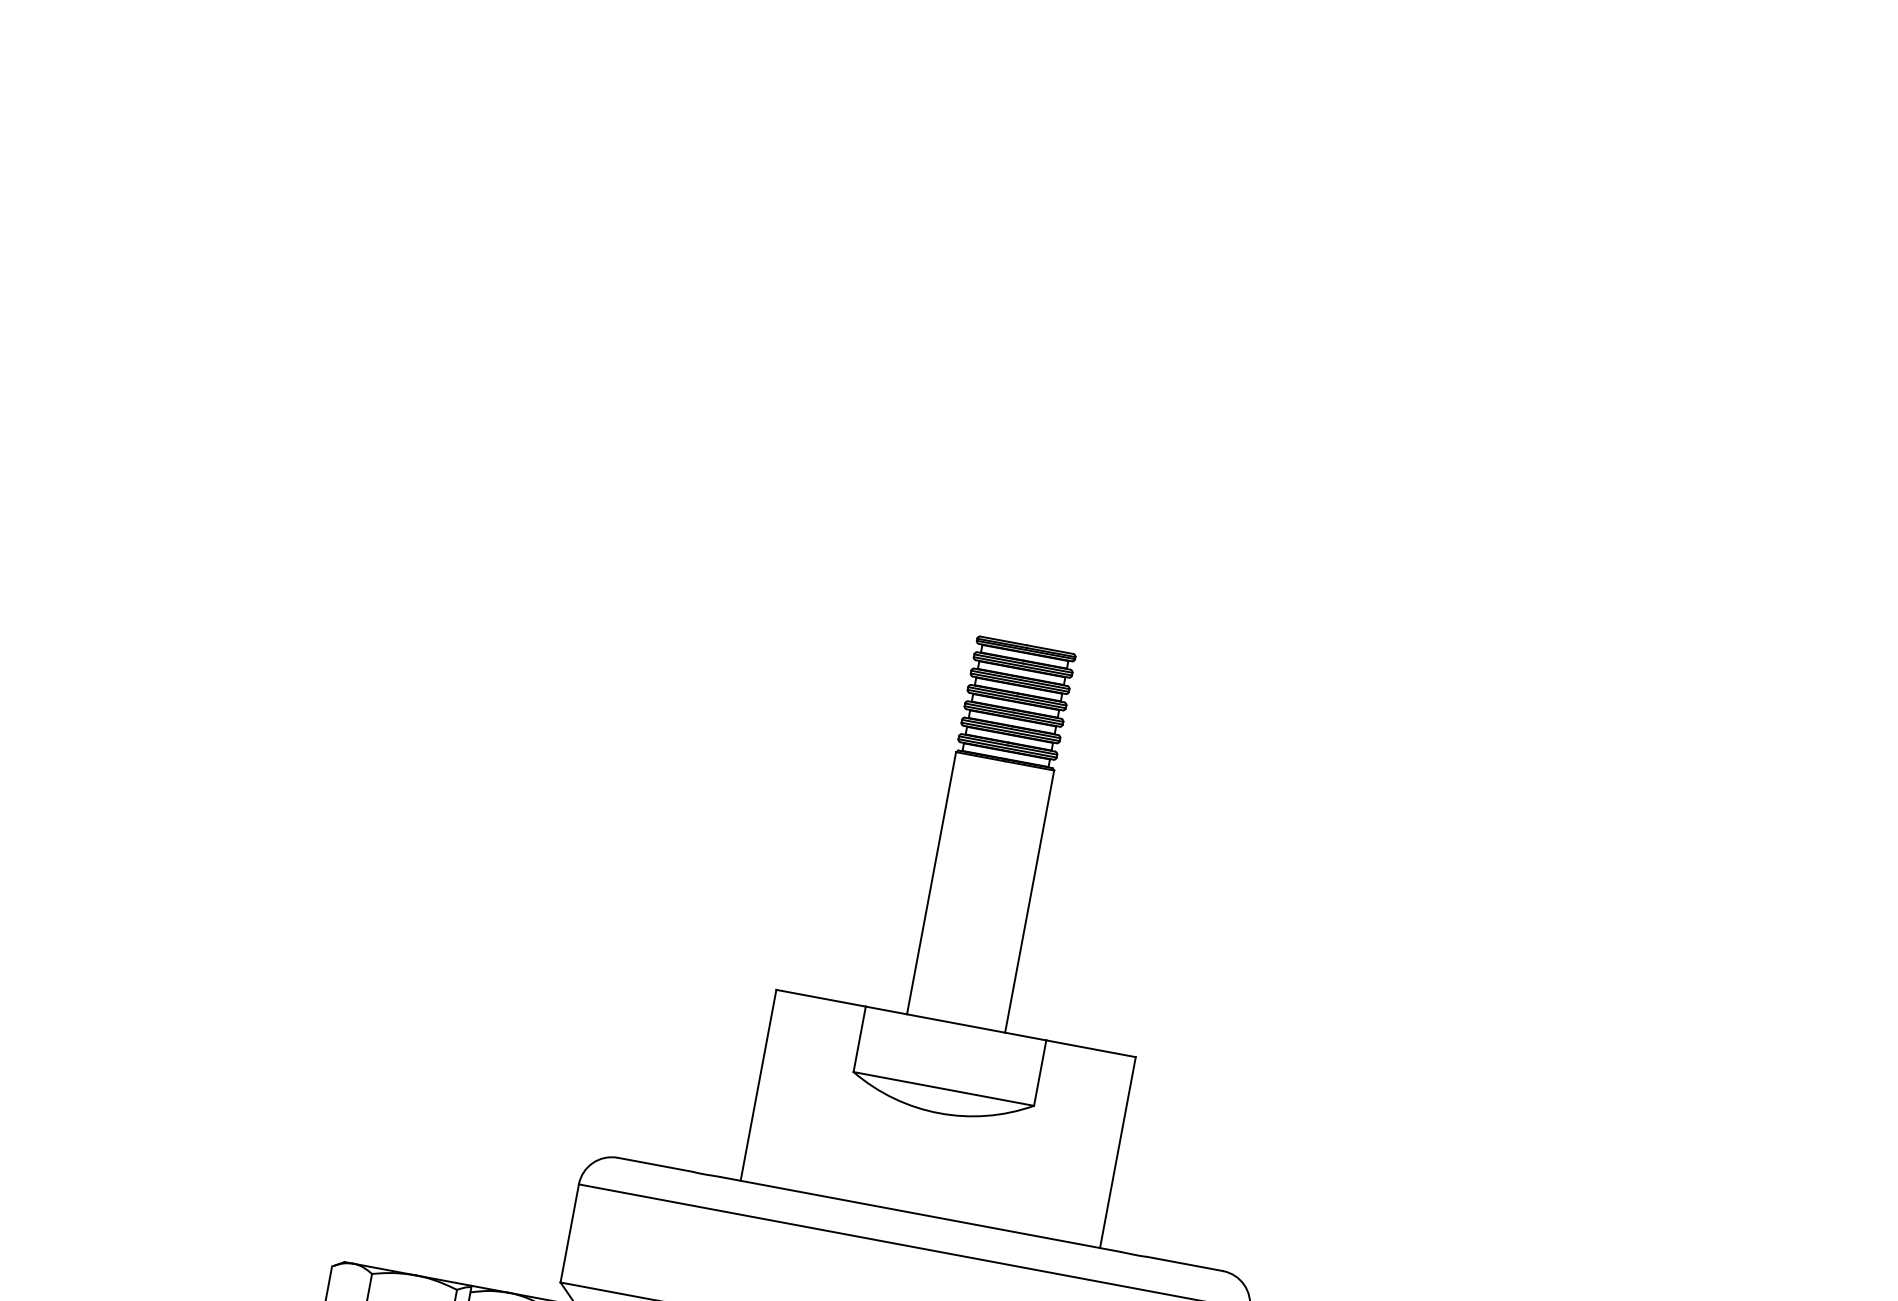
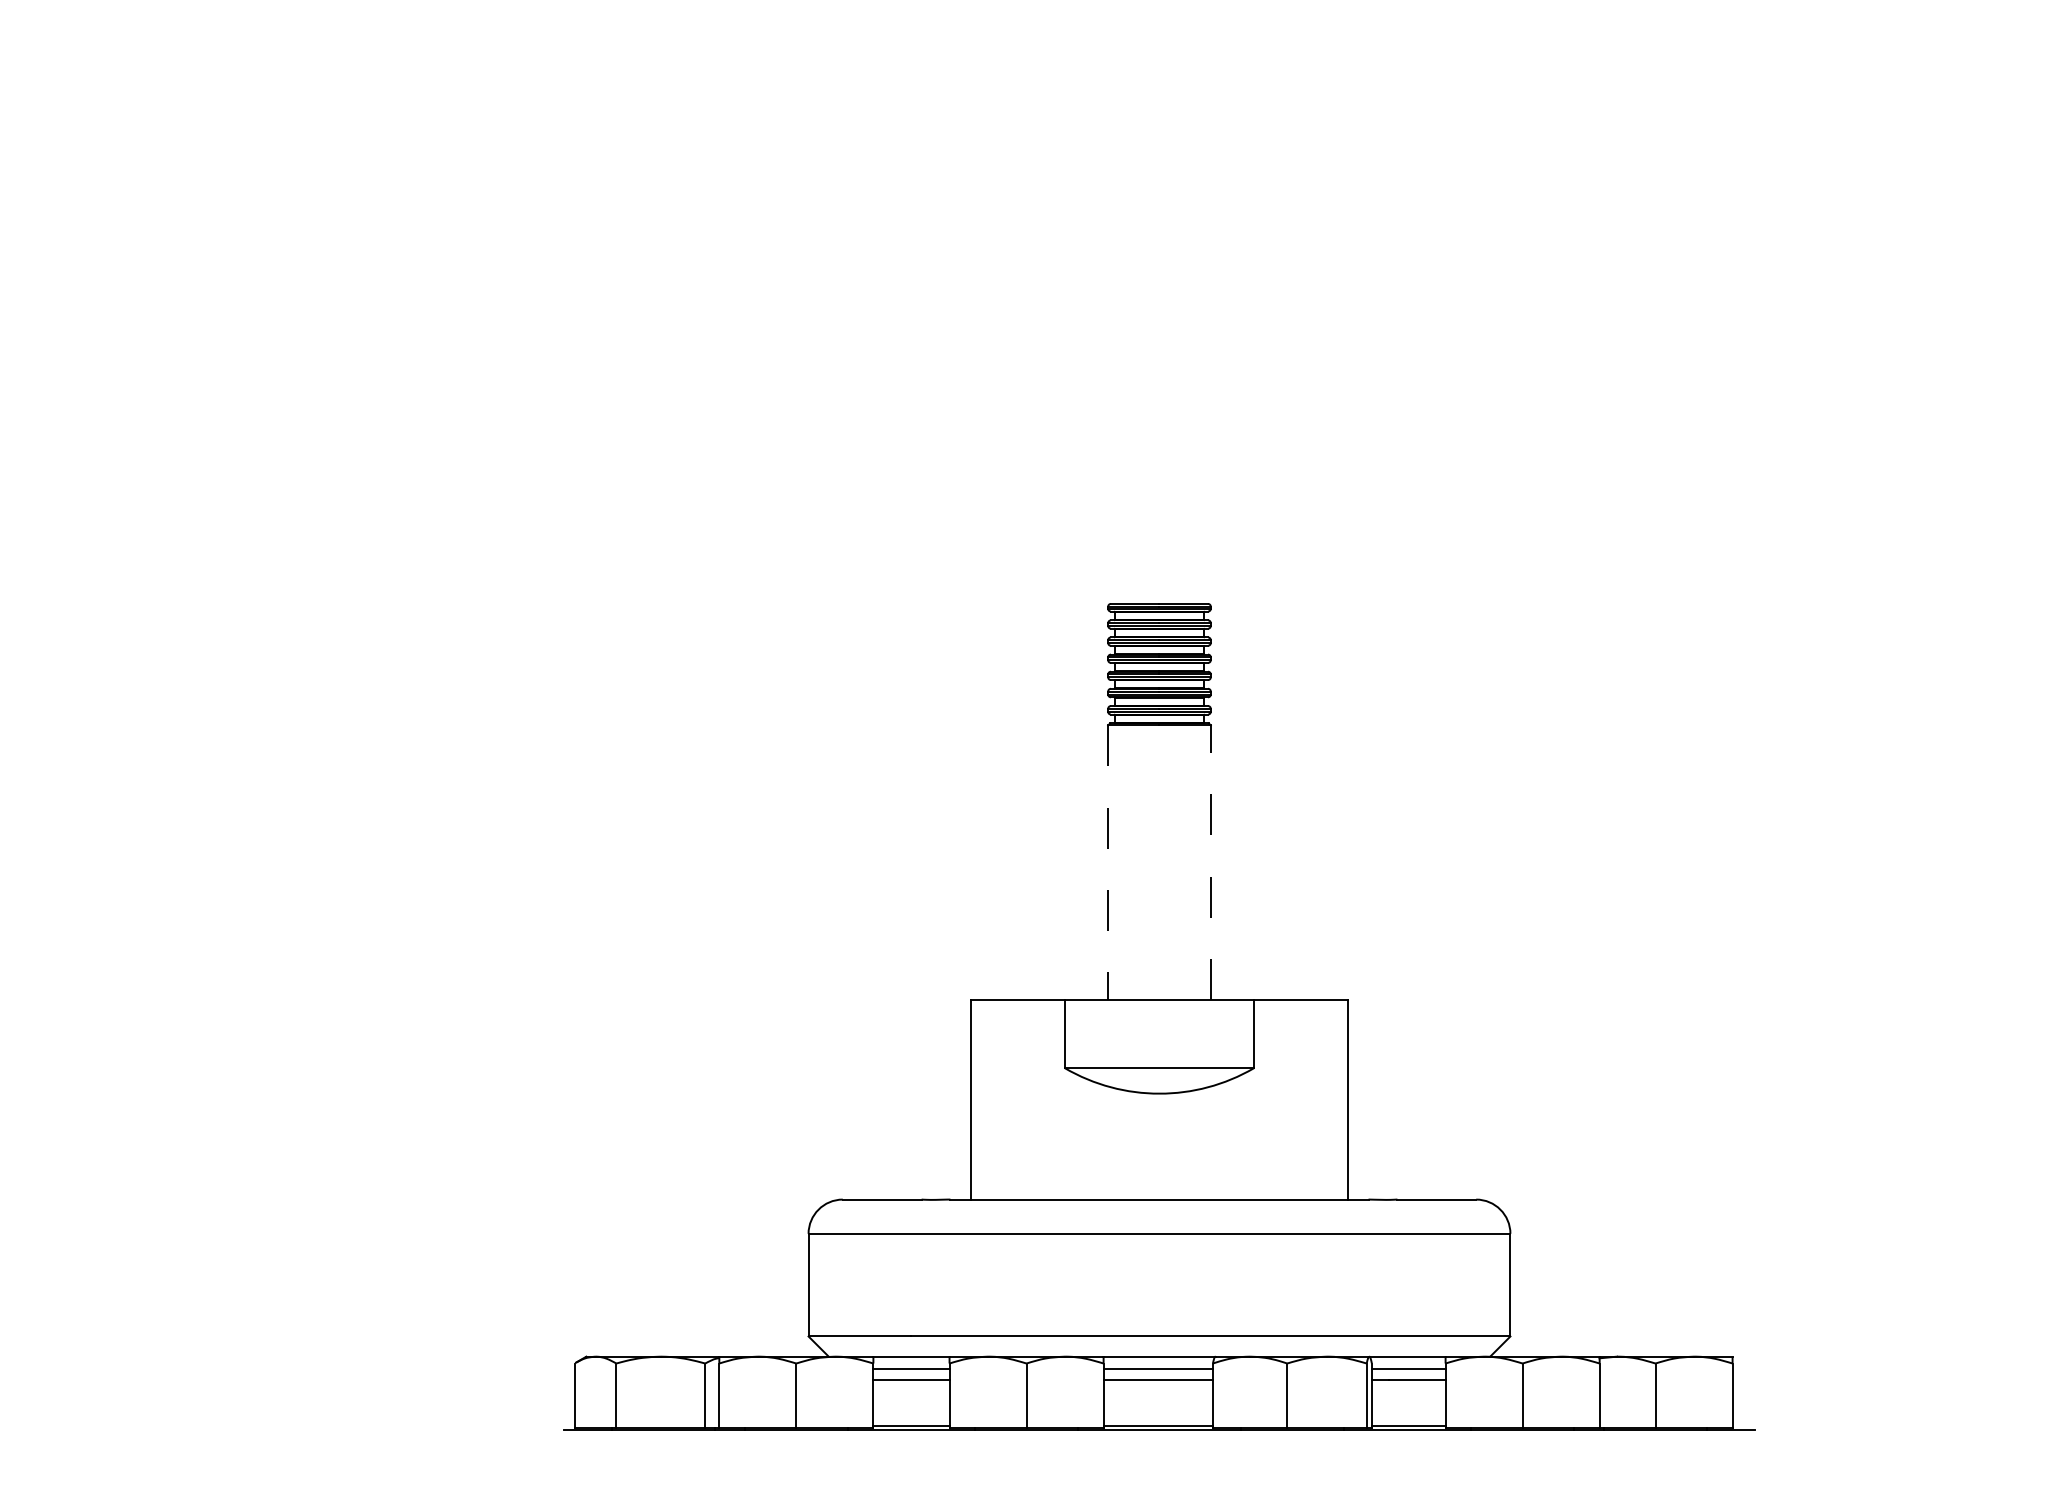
line: (931, 884) -> (1108, 863), solid -> dashed
line: (1029, 901) -> (1210, 862), solid -> dashed

